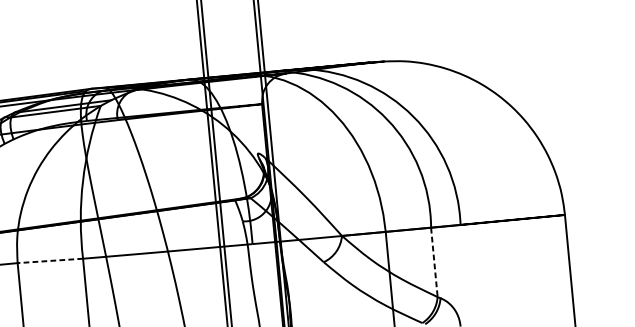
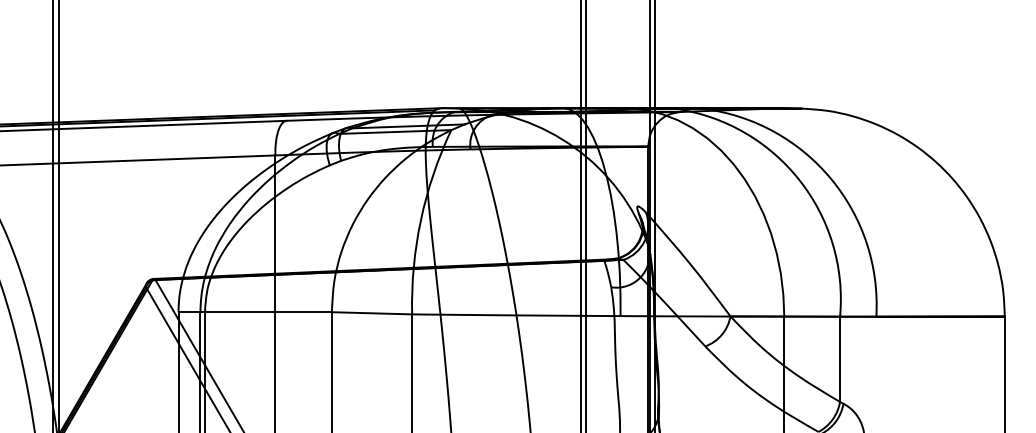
line: (49, 261) -> (371, 313), dashed -> solid
line: (434, 262) -> (840, 359), dashed -> solid

